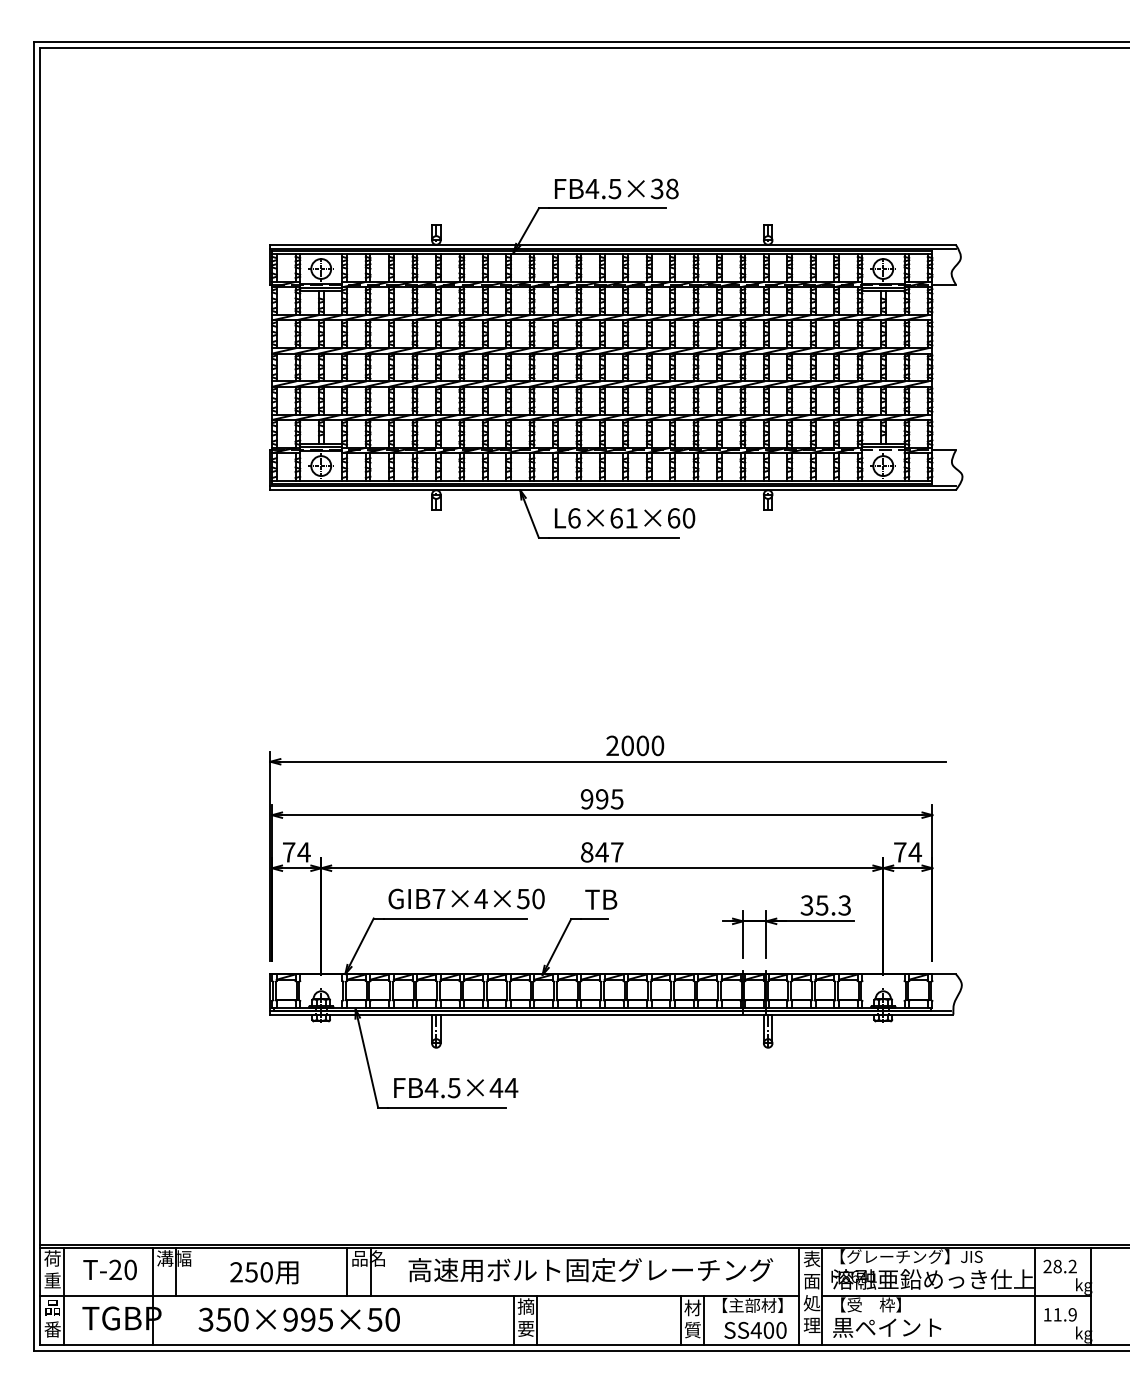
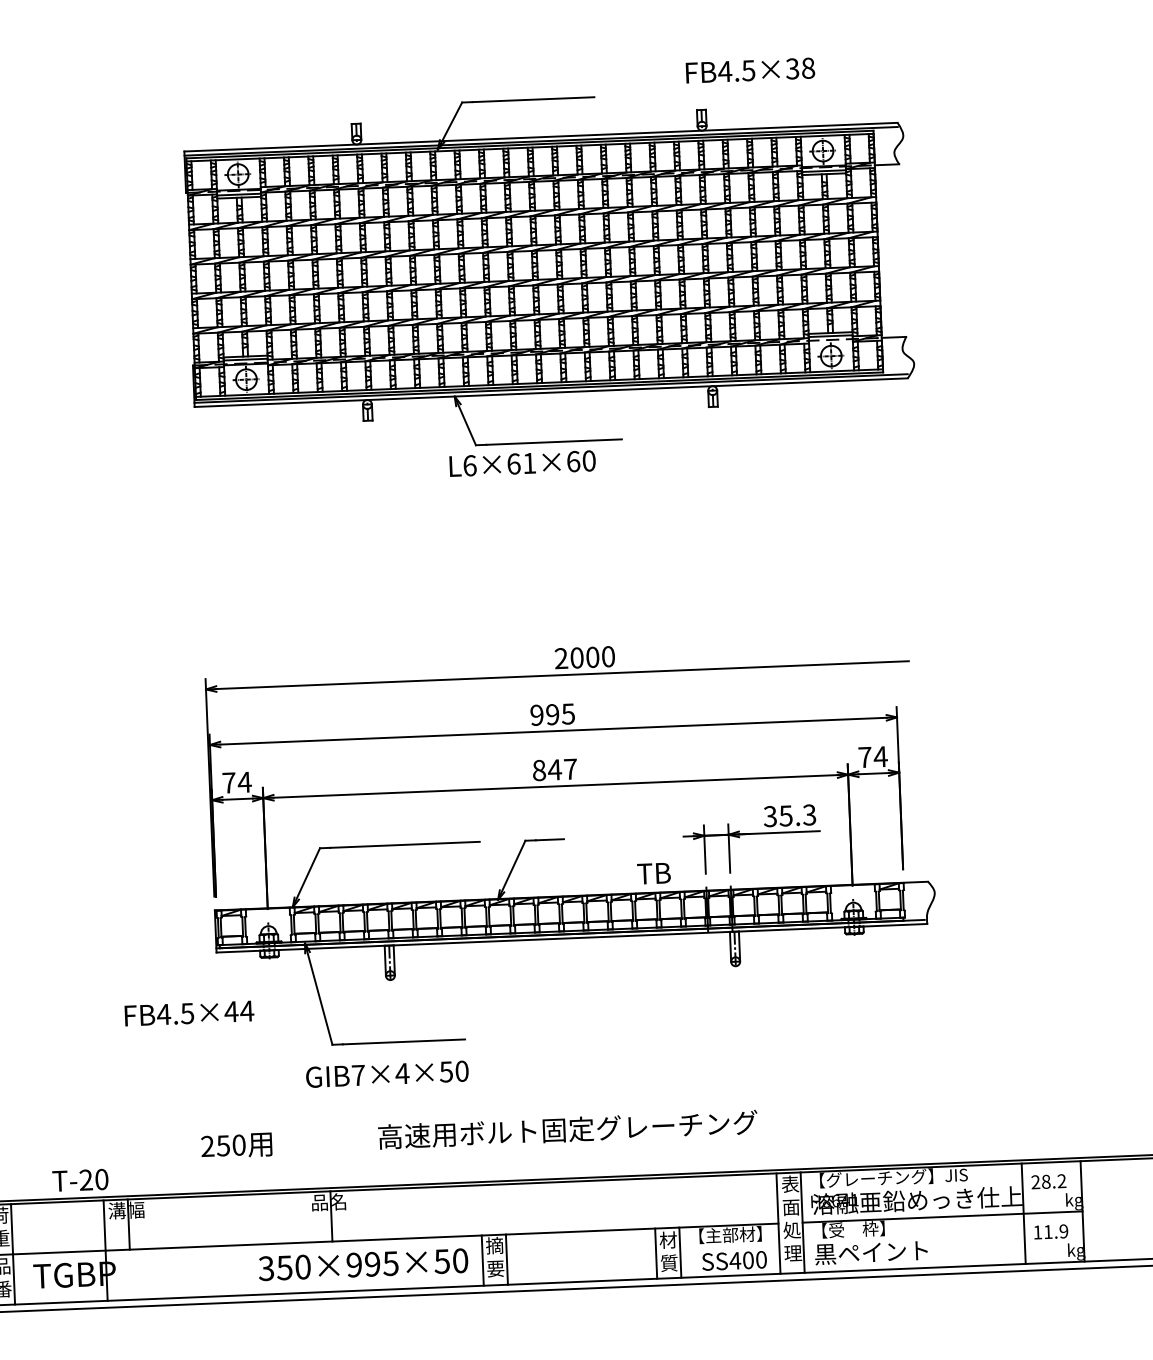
text: (616, 188) -> (750, 70), moved
text: (625, 518) -> (523, 463), moved
text: (466, 898) -> (387, 1073), moved
text: (601, 899) -> (654, 873), moved
text: (456, 1088) -> (189, 1013), moved
text: (109, 1269) -> (79, 1179), moved
text: (590, 1270) -> (567, 1130), moved
text: (264, 1272) -> (236, 1145), moved
line: (347, 1272) -> (307, 1217), removed
text: (298, 1319) -> (362, 1264), moved

